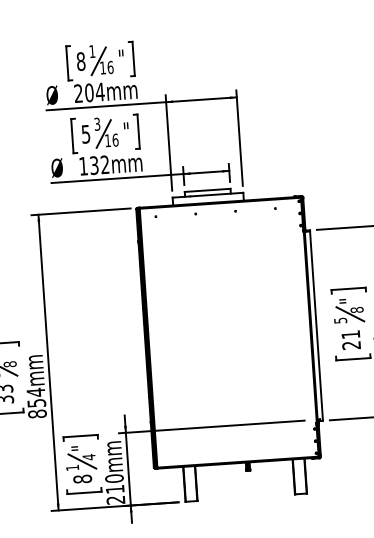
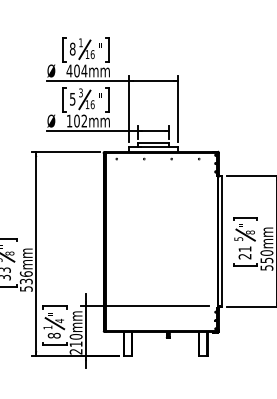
text: (78, 92) -> (69, 70), 204mm -> 404mm
text: (93, 164) -> (76, 120), 132mm -> 102mm
text: (35, 403) -> (25, 281), 854mm -> 536mm

